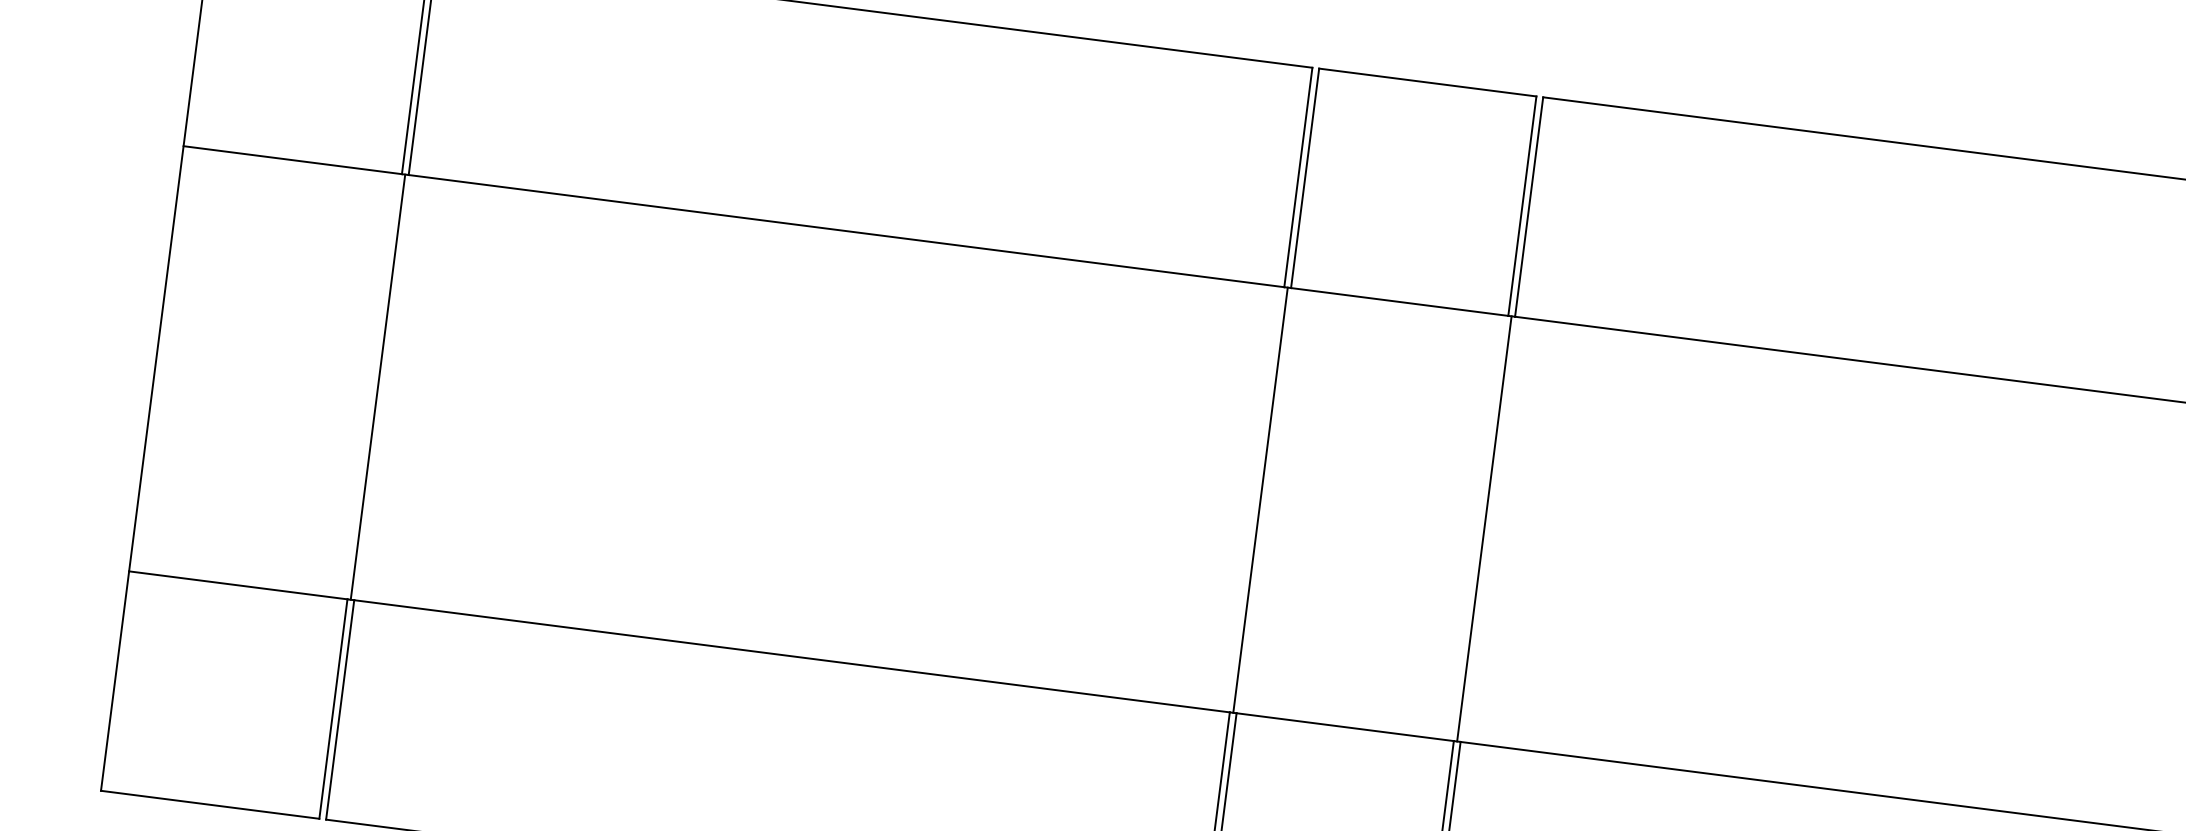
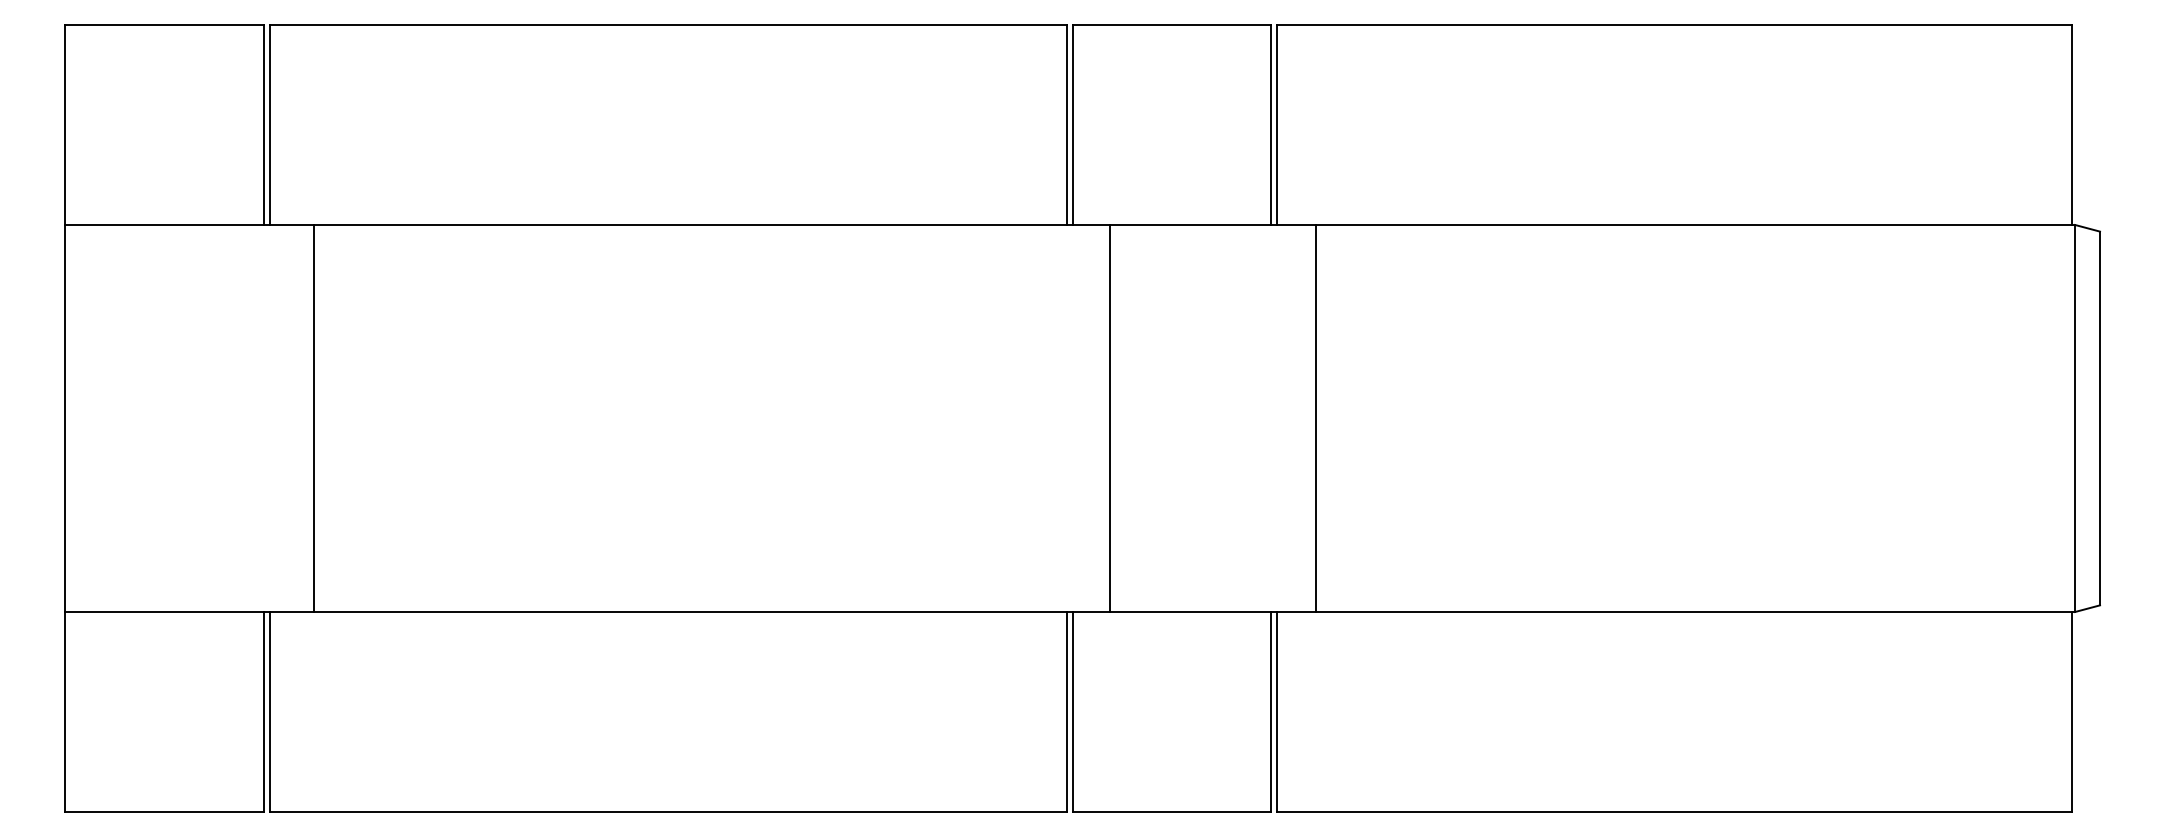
line: (377, 387) -> (313, 418), moved
line: (1260, 500) -> (1110, 418), moved
line: (1483, 528) -> (1315, 418), moved

